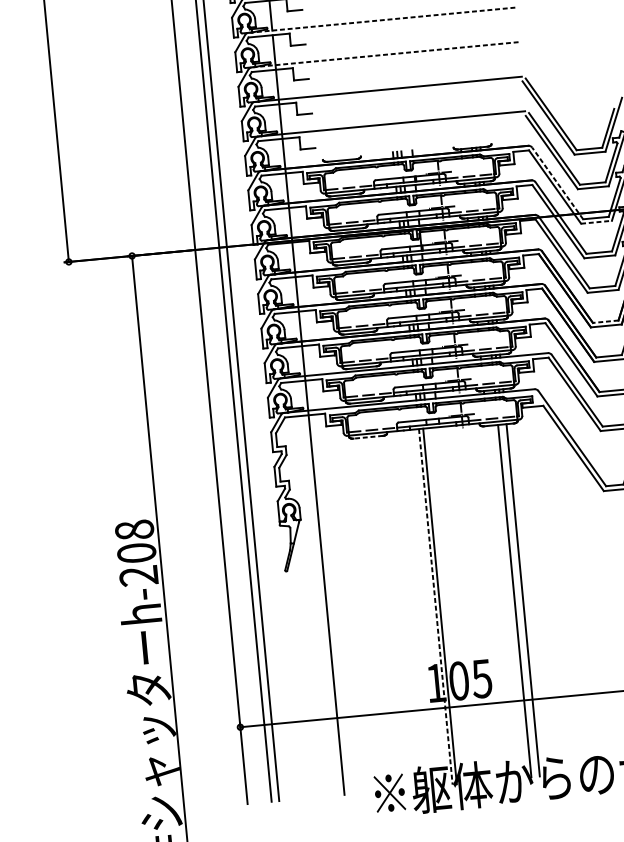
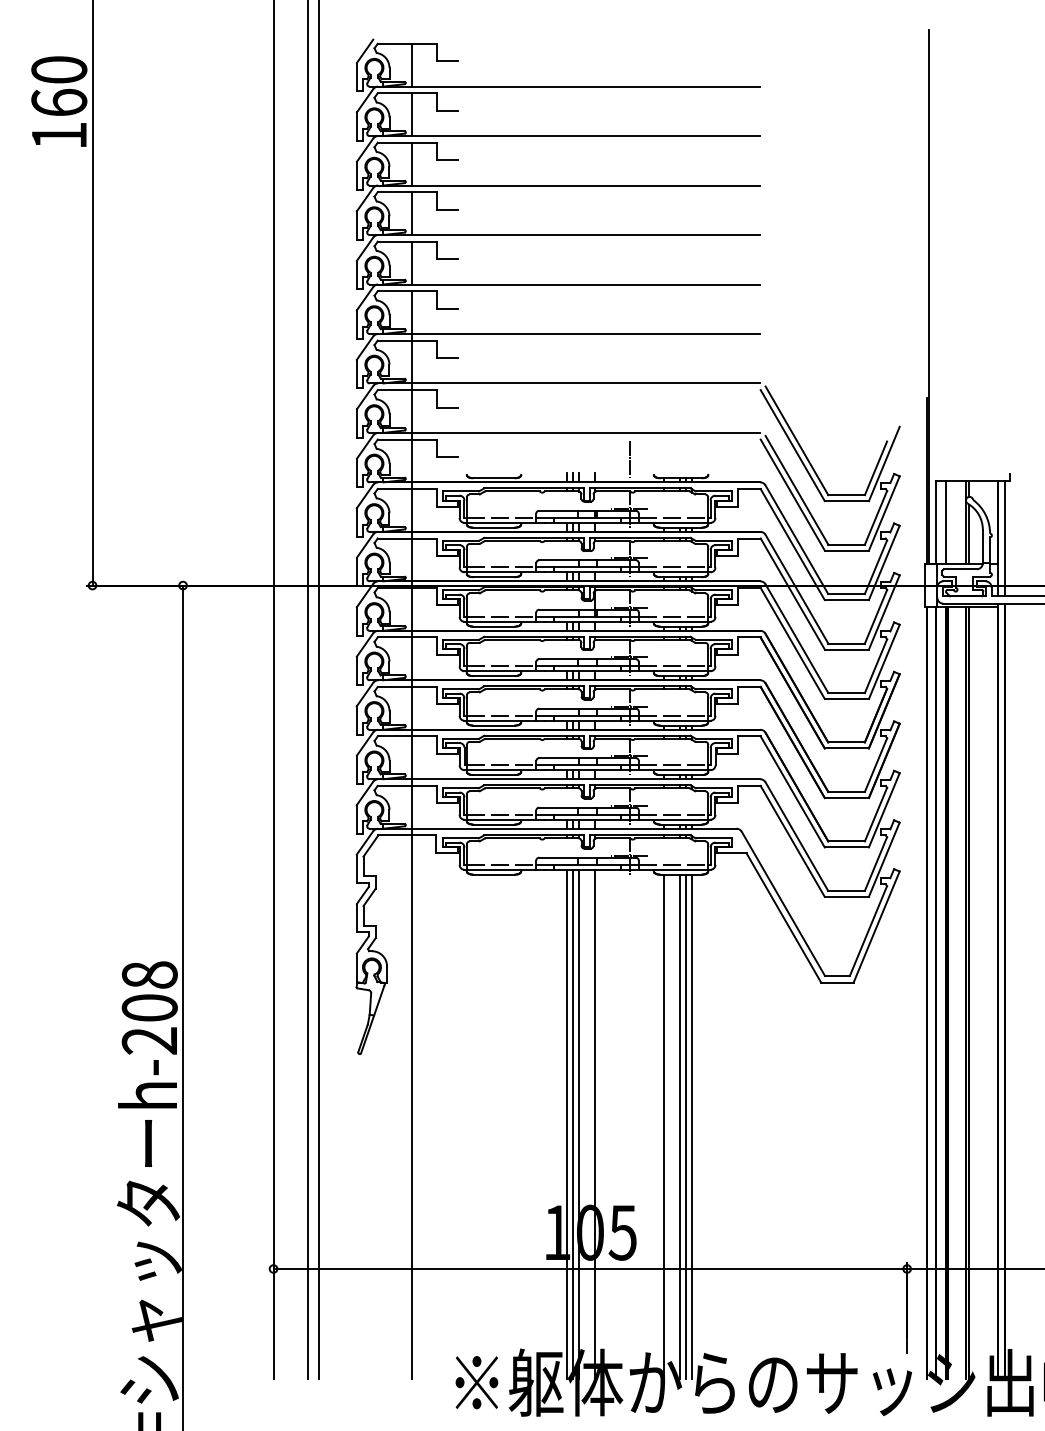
line: (381, 20) -> (568, 284), dashed -> solid
line: (384, 54) -> (568, 333), dashed -> solid
line: (435, 138) -> (629, 459), added
line: (557, 183) -> (796, 539), dashed -> solid
line: (597, 222) -> (847, 600), dashed -> solid
line: (605, 321) -> (846, 742), dashed -> solid
line: (367, 437) -> (493, 874), dashed -> solid
line: (518, 600) -> (685, 1126), added
line: (503, 601) -> (664, 1126), added
line: (454, 605) -> (594, 1124), added
line: (436, 606) -> (567, 1124), dashed -> solid
line: (444, 606) -> (579, 1124), added

